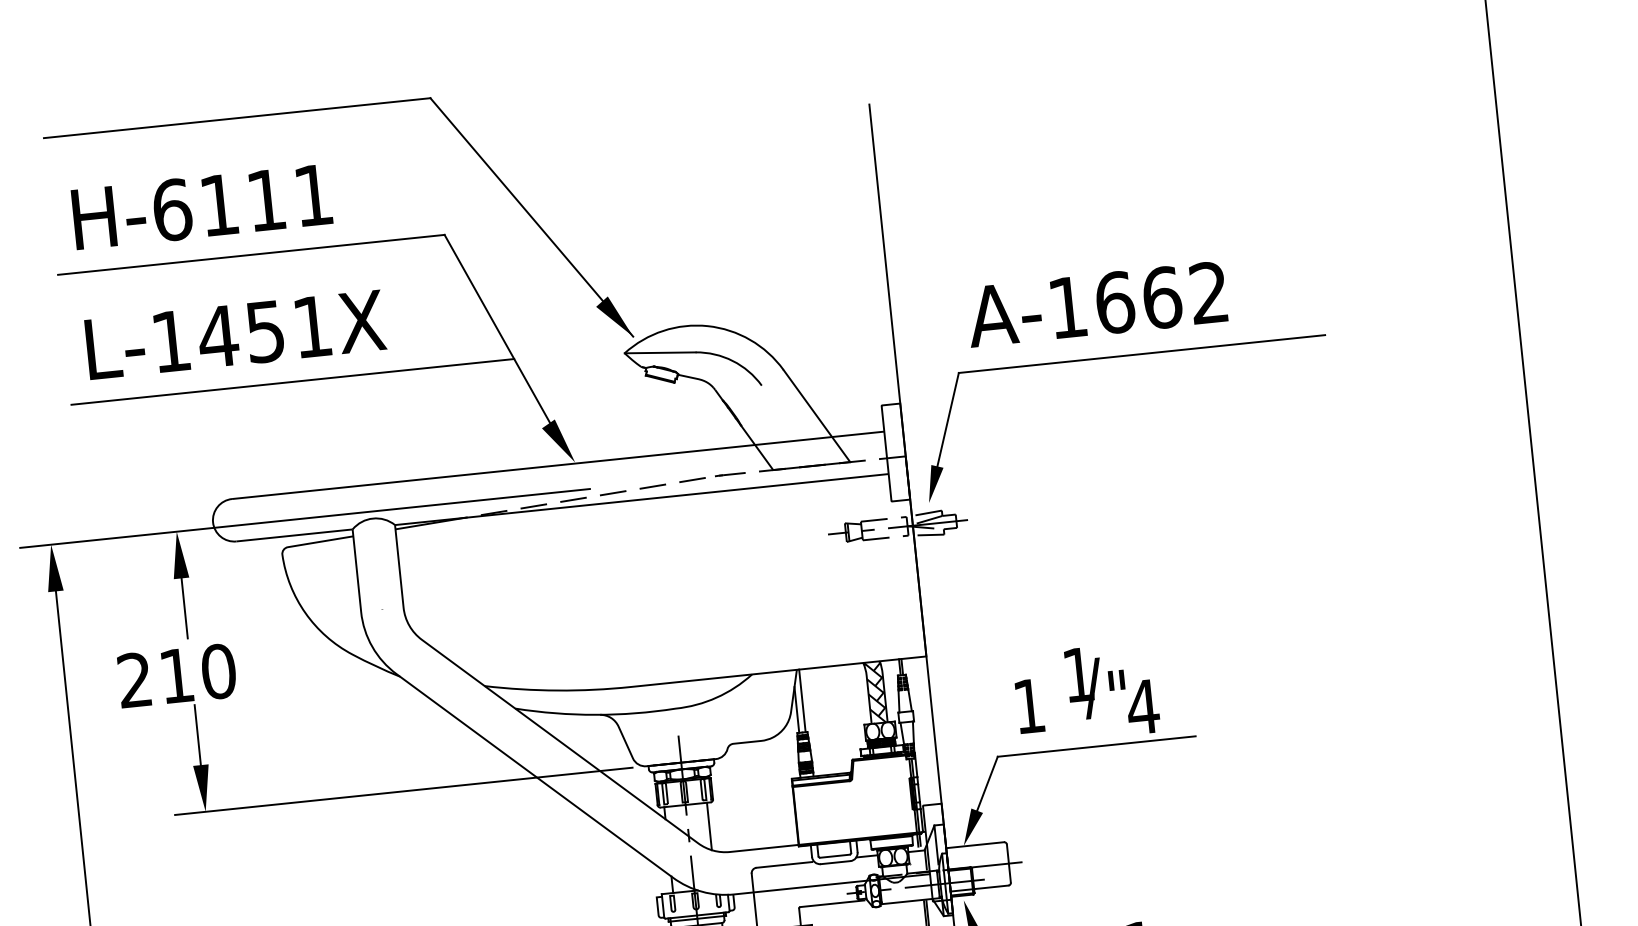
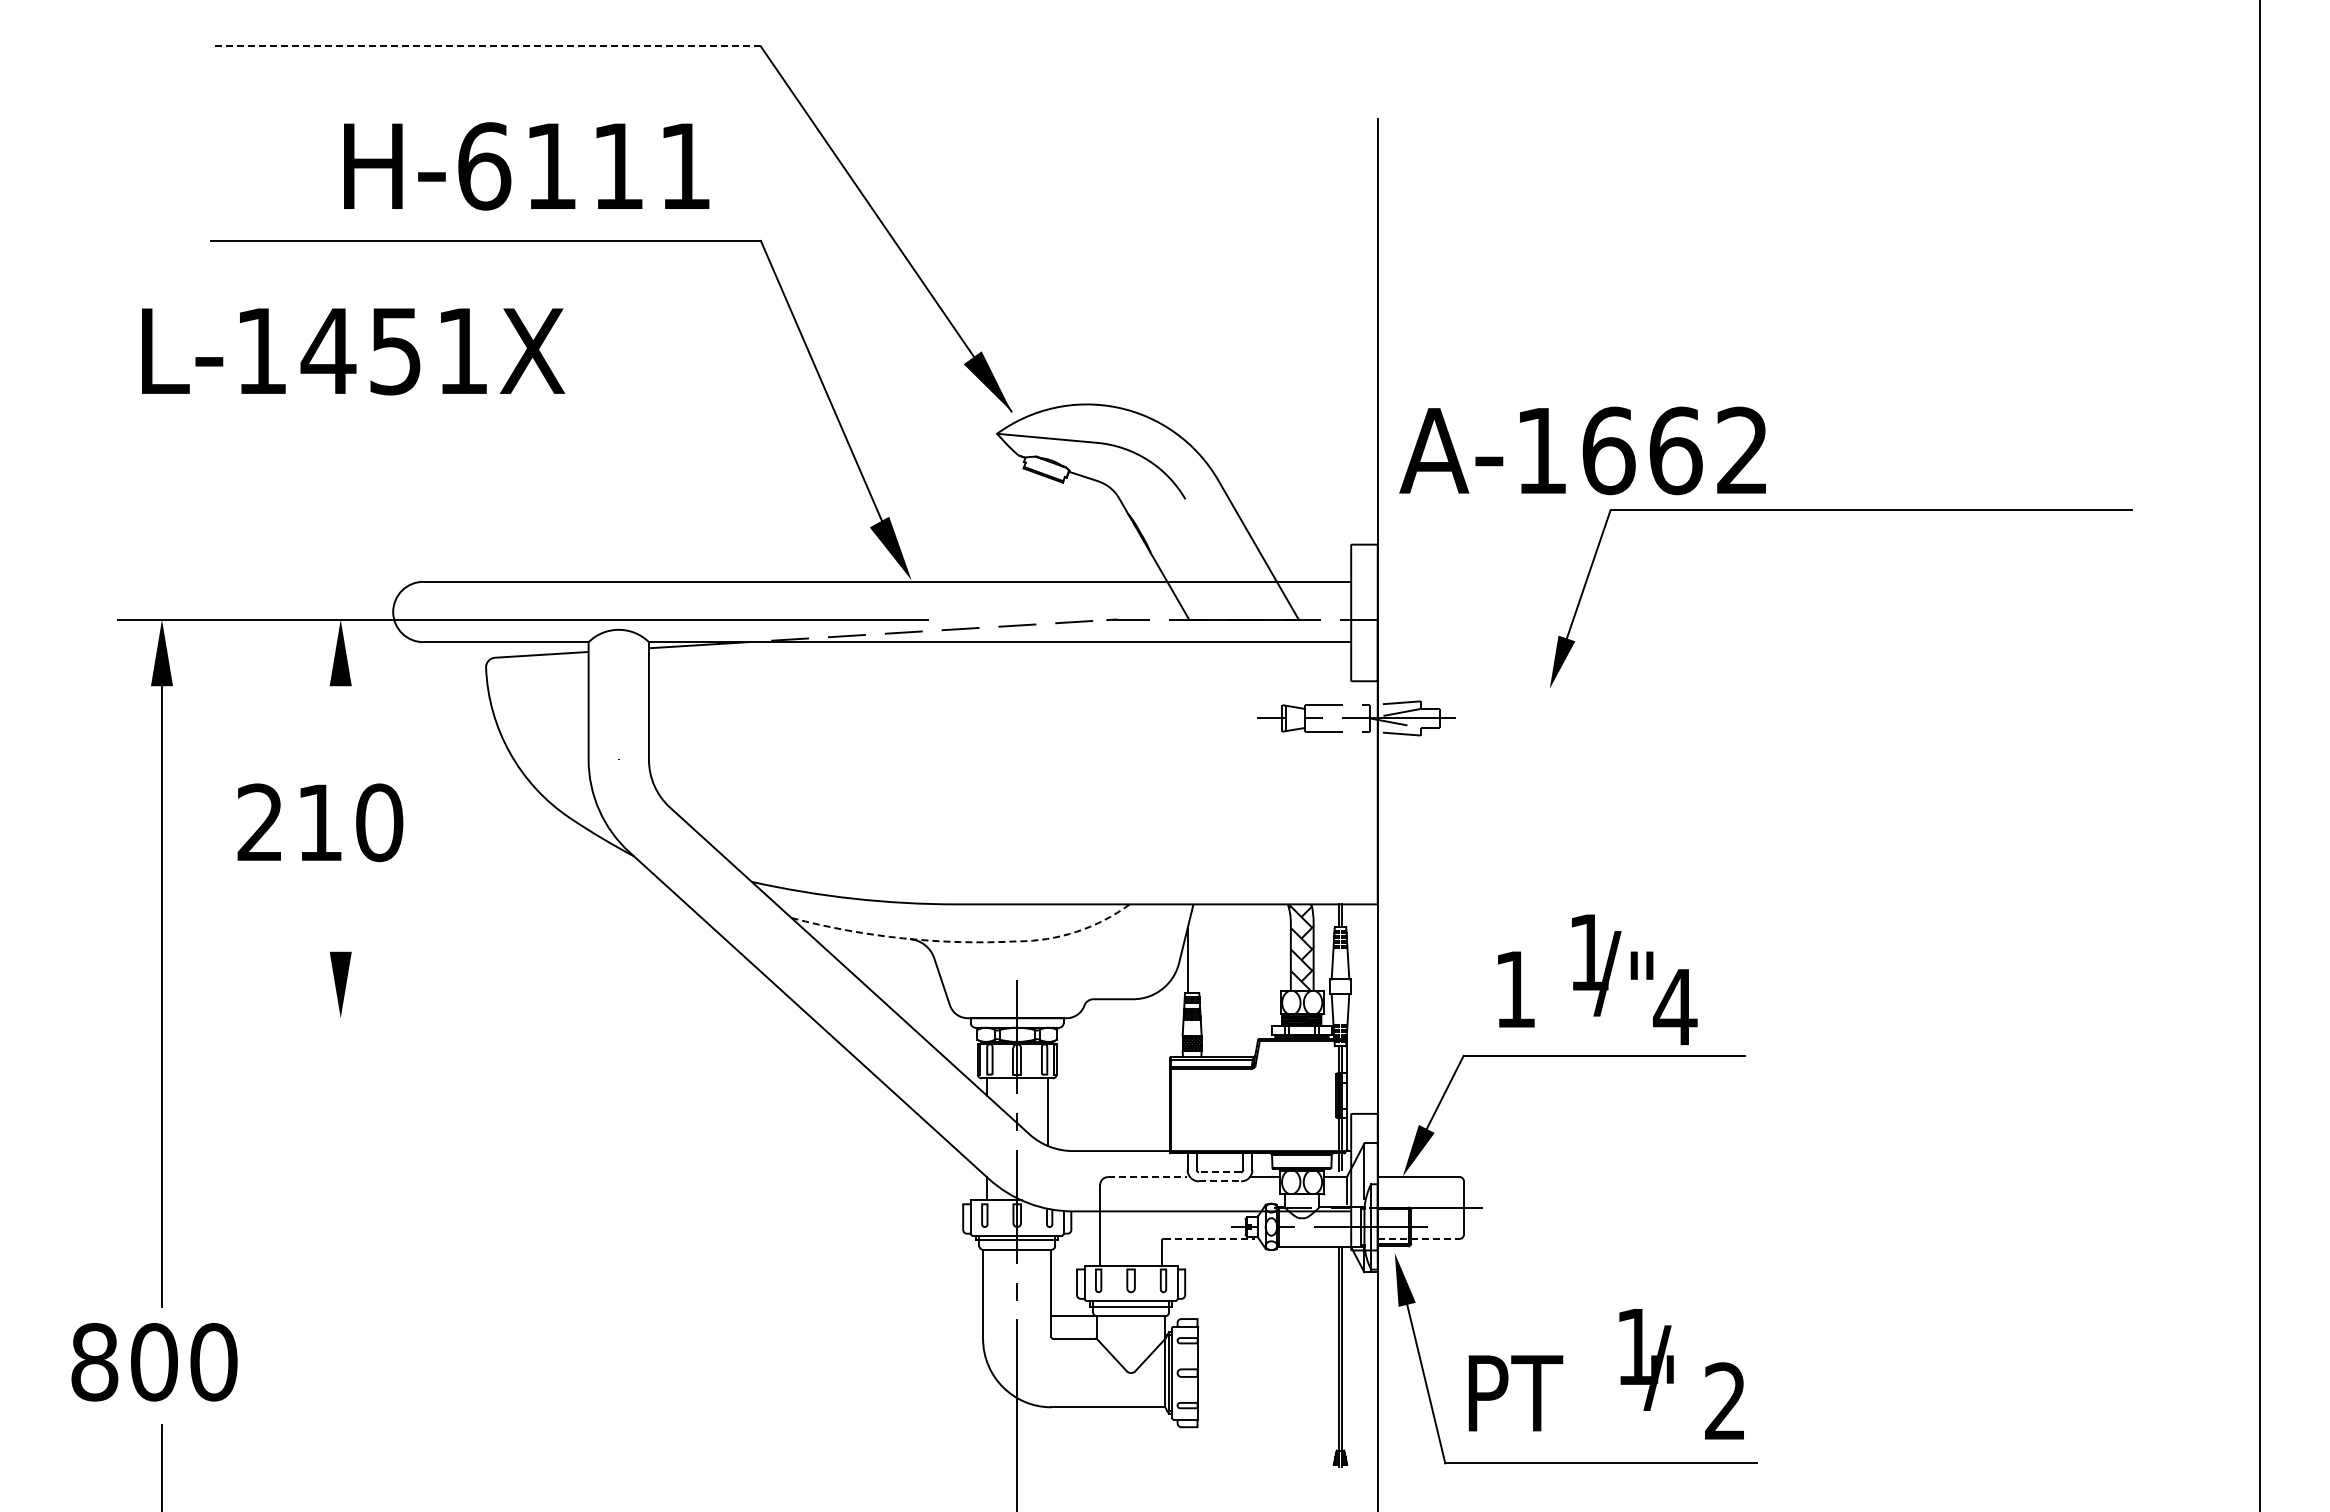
line: (236, 118) -> (485, 46), solid -> dashed
text: (202, 207) -> (526, 166), moved
text: (1096, 304) -> (1582, 450), moved
text: (235, 335) -> (353, 351), moved
part: (1121, 356) -> (1841, 510), moved
line: (292, 381) -> (525, 425), removed
line: (184, 604) -> (340, 723), removed
line: (802, 700) -> (1196, 948), removed
line: (640, 713) -> (967, 942), solid -> dashed
line: (197, 738) -> (340, 913), removed
line: (403, 791) -> (622, 1018), removed
line: (834, 856) -> (1219, 1172), solid -> dashed
line: (836, 862) -> (1220, 1181), solid -> dashed
line: (784, 865) -> (1147, 1177), solid -> dashed
line: (980, 888) -> (1419, 1238), solid -> dashed
line: (832, 903) -> (1209, 1238), solid -> dashed

